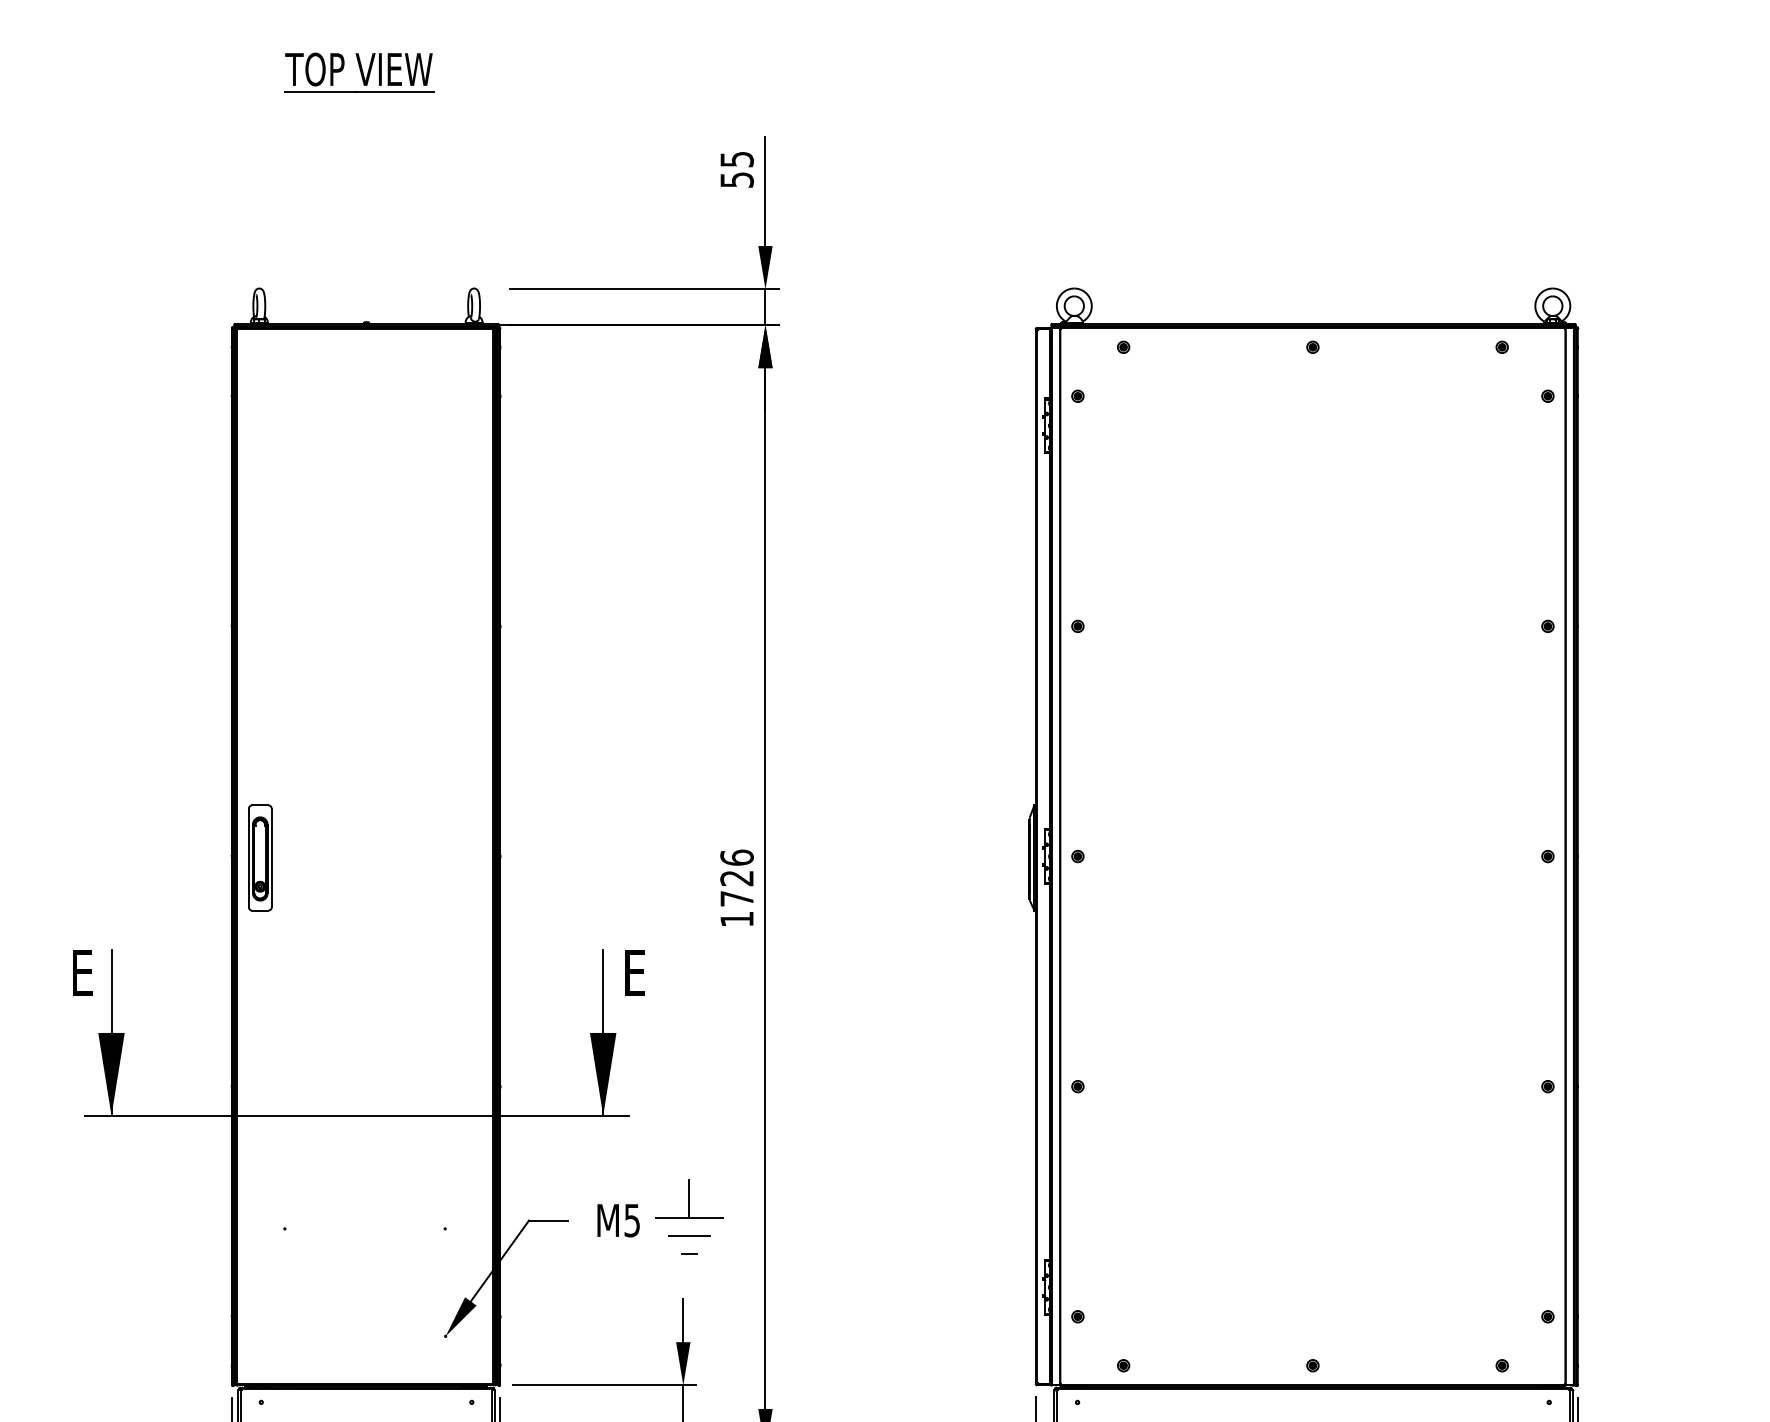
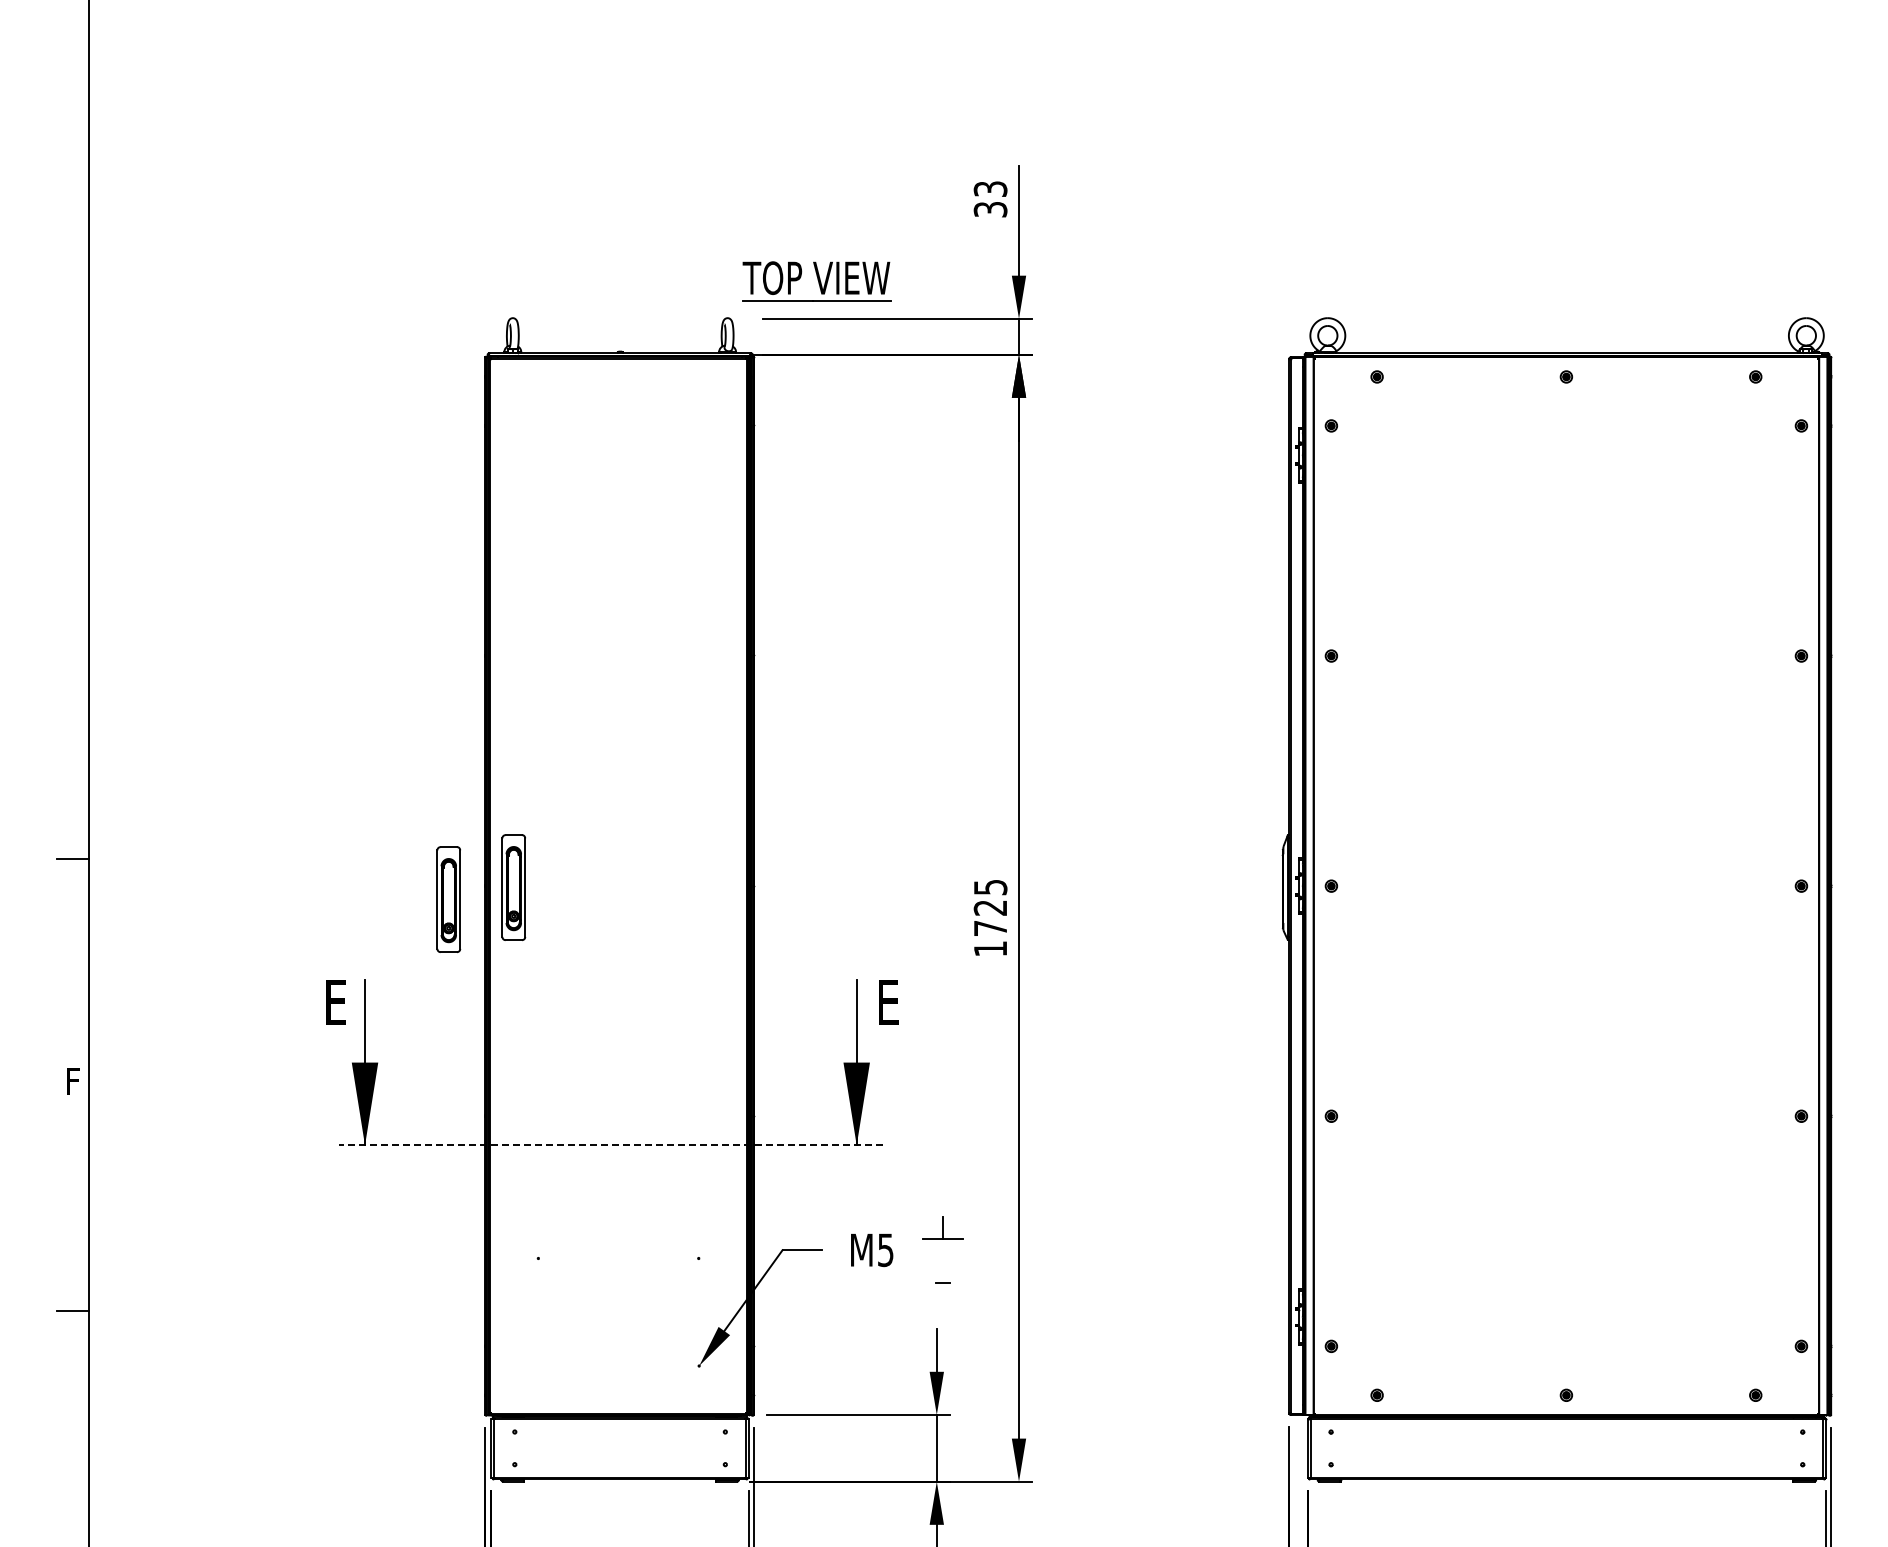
part: (358, 72) -> (816, 281), moved
text: (735, 168) -> (989, 198), 55 -> 33
text: (736, 857) -> (990, 887), 1726 -> 1725
part: (194, 869) -> (448, 899), added
line: (356, 1115) -> (610, 1145), solid -> dashed
part: (688, 1197) -> (942, 1227), size x0.6
line: (688, 1235) -> (942, 1265), removed

